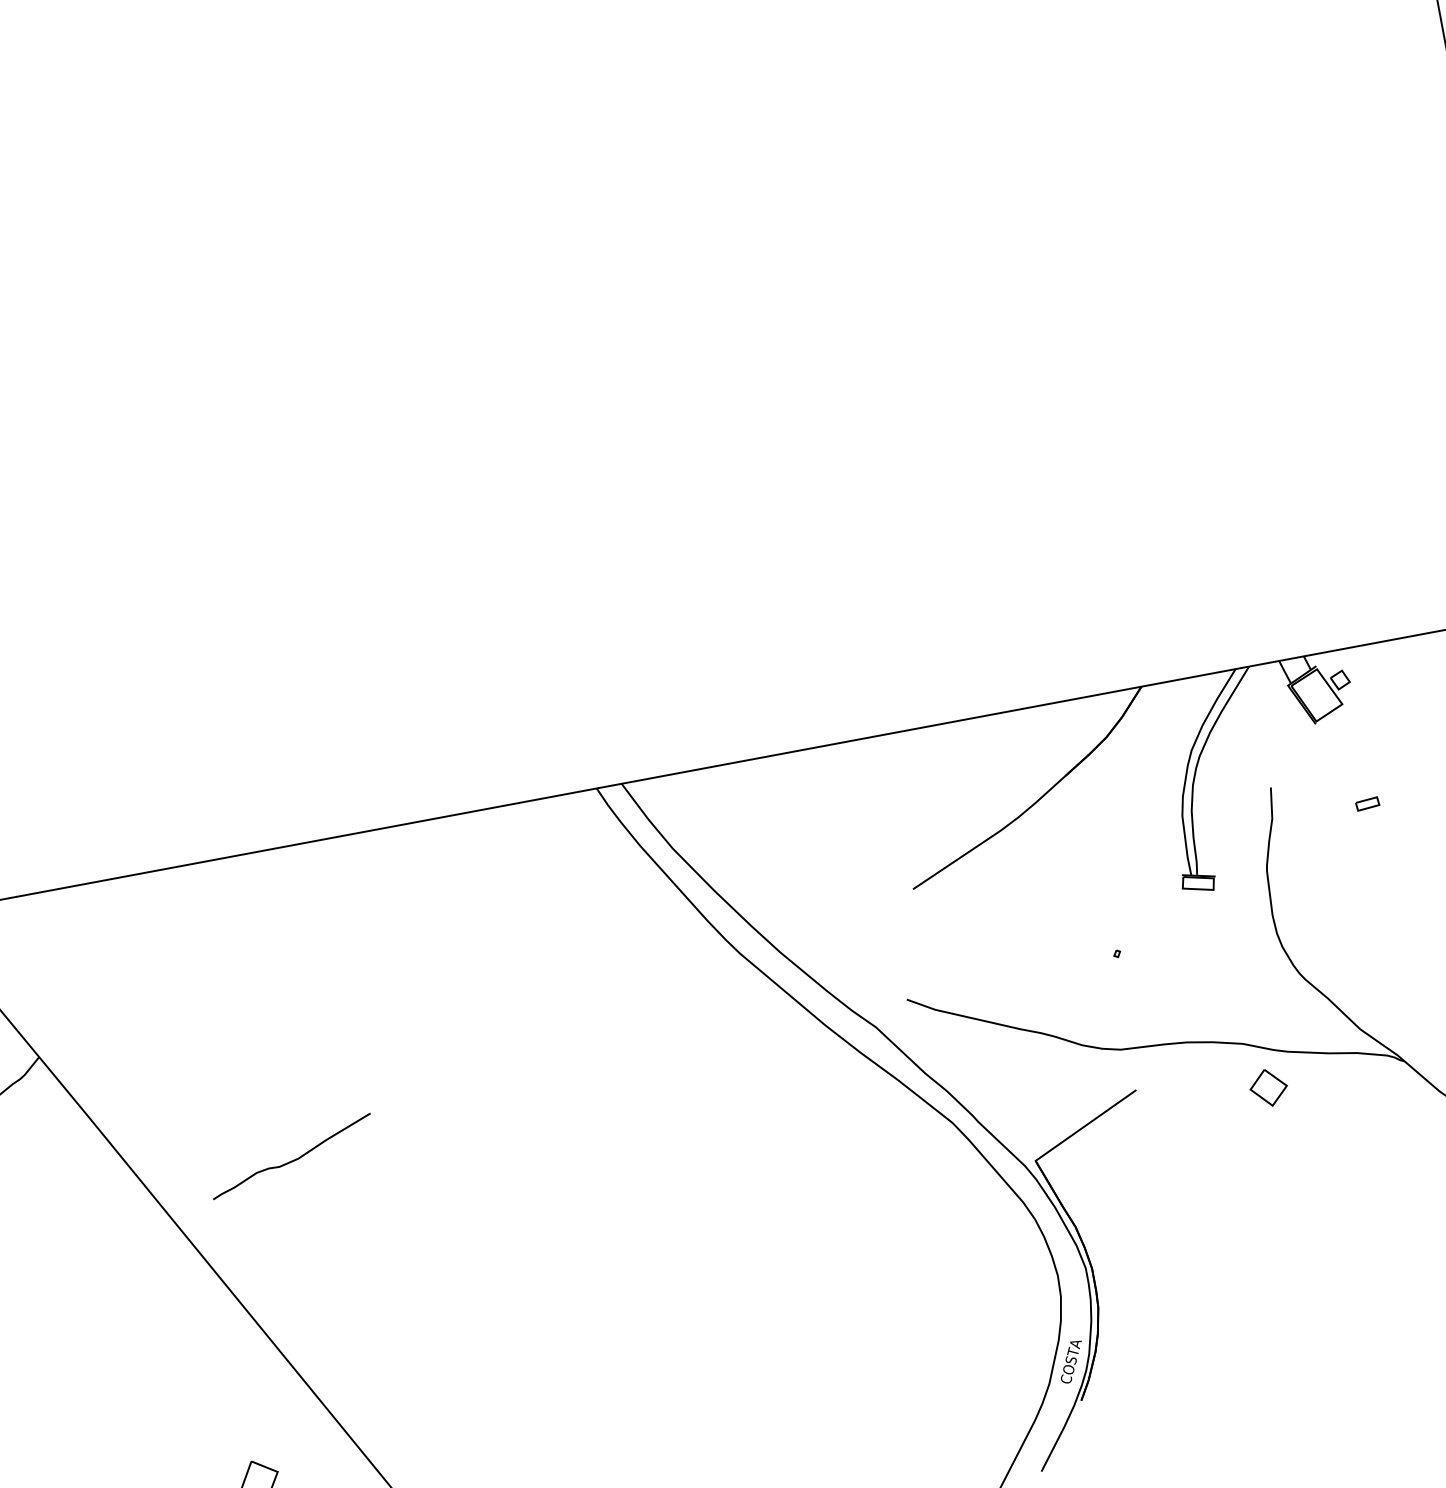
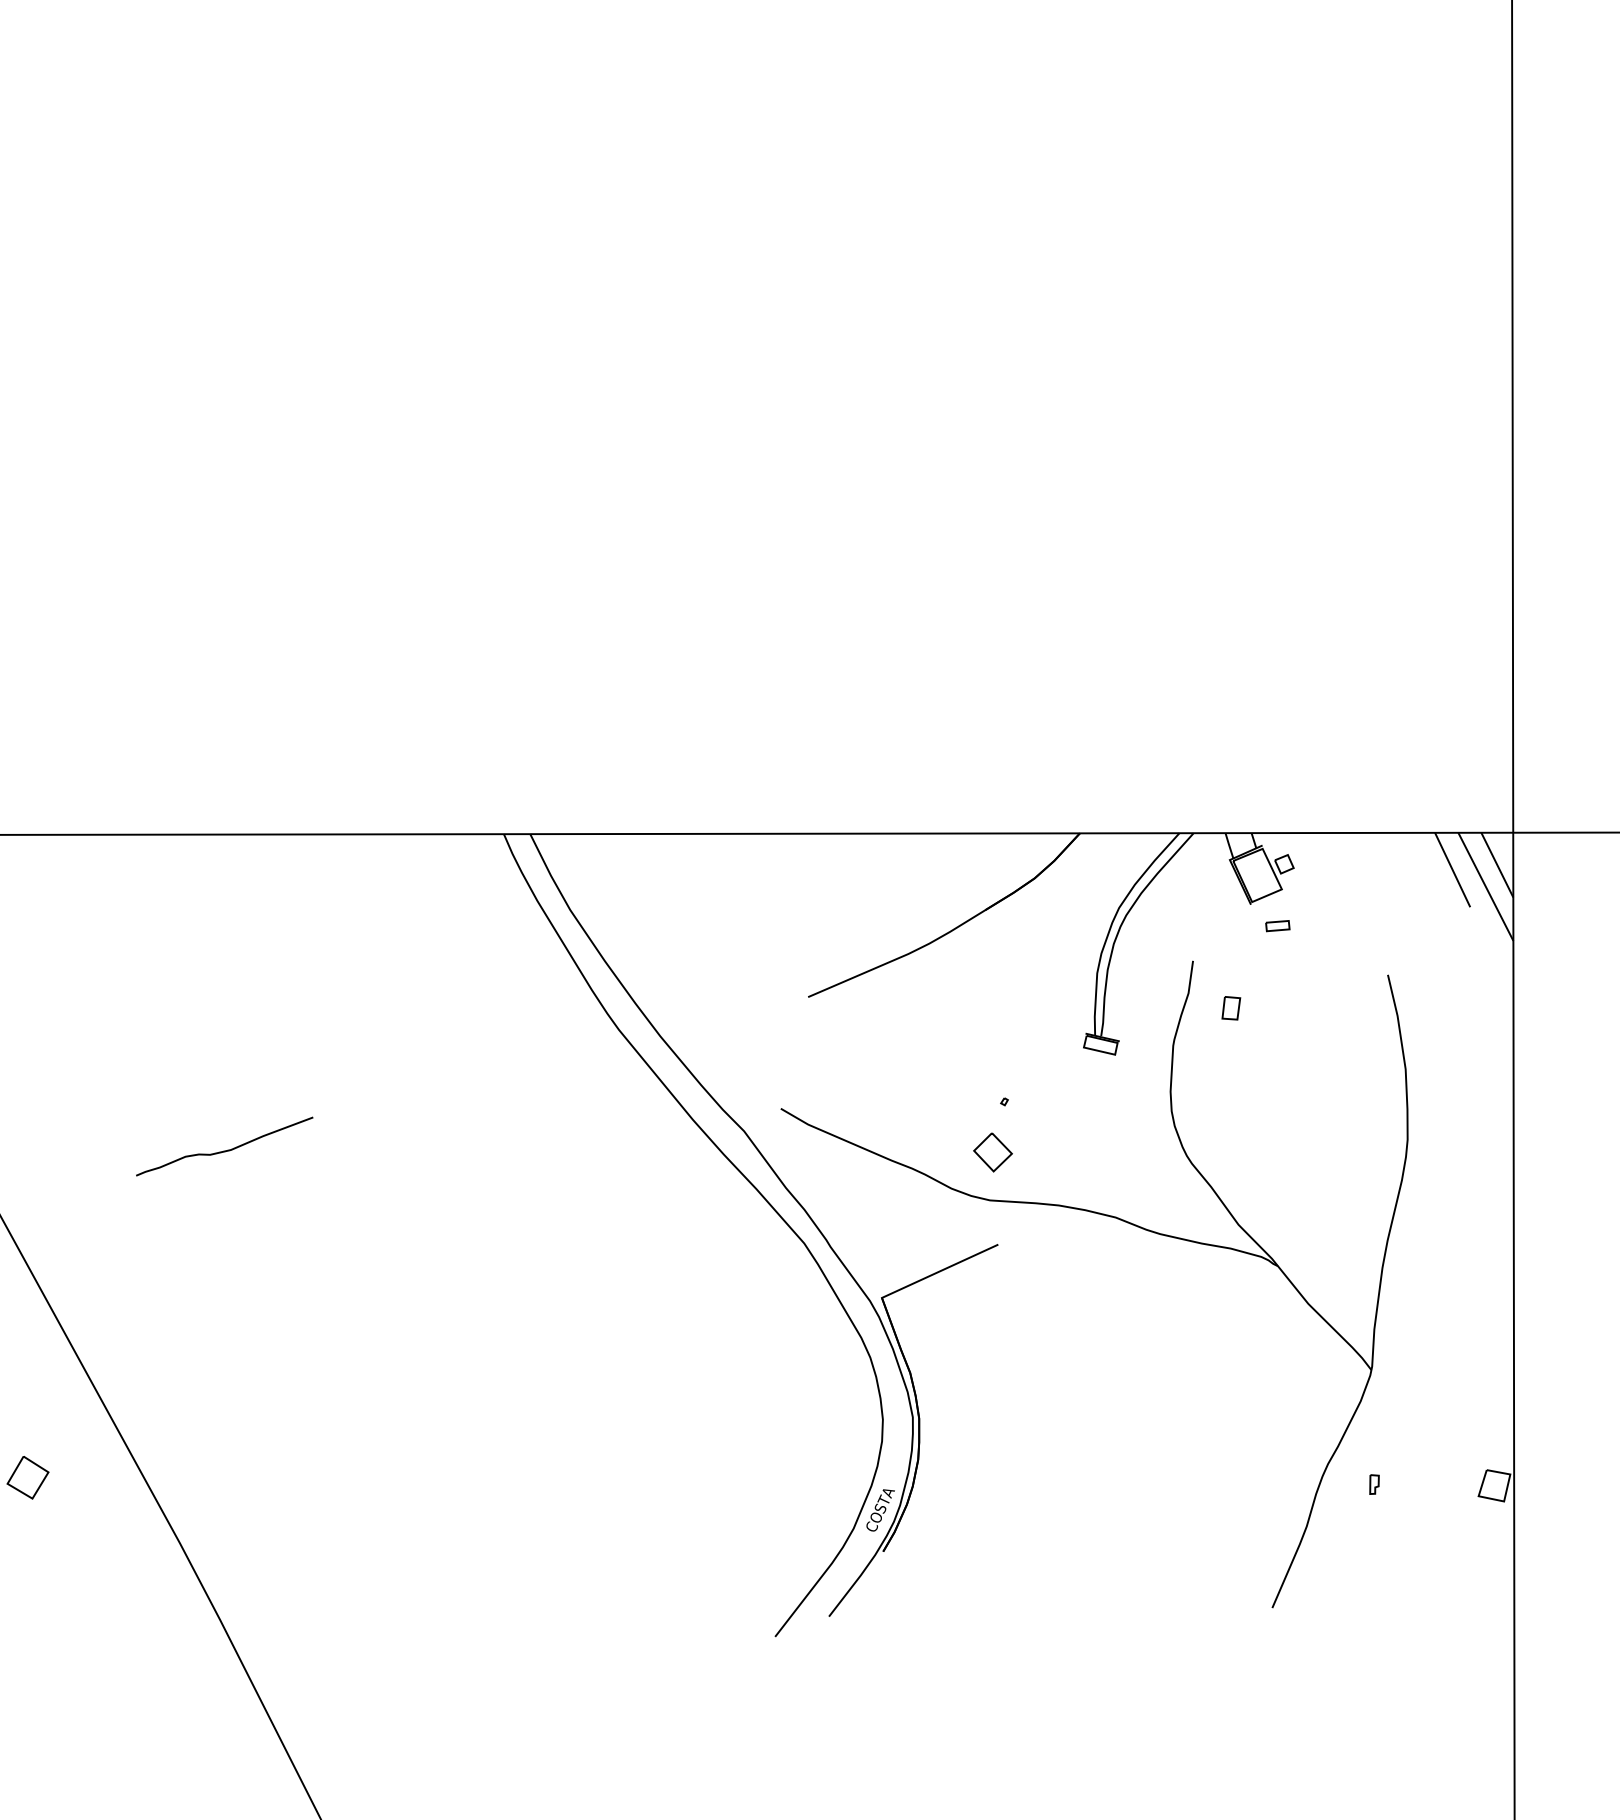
part: (1367, 804) -> (1277, 926), moved
part: (1315, 825) -> (1231, 1008), added
part: (1268, 1088) -> (992, 1152), moved
curve: (292, 1160) -> (224, 1150), moved

